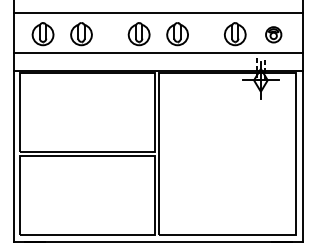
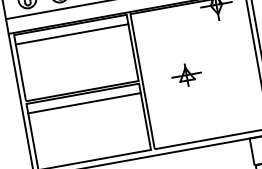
line: (87, 84) -> (72, 34), added
part: (211, 155) -> (186, 75), added
line: (87, 166) -> (84, 103), added

